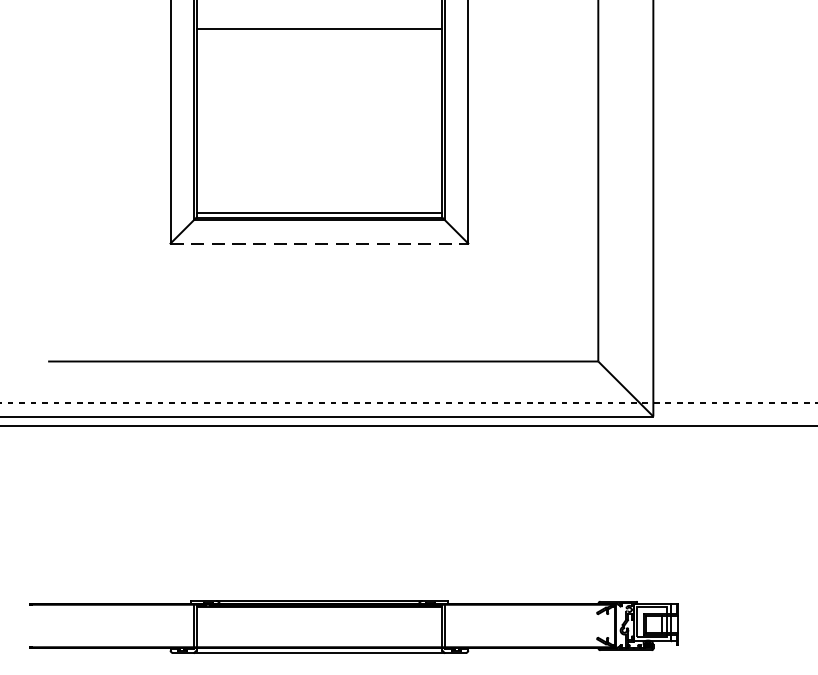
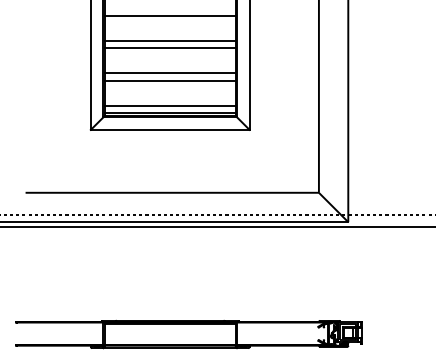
line: (318, 75) -> (169, 40), added
line: (318, 90) -> (169, 48), added
line: (318, 137) -> (169, 73), added
line: (318, 150) -> (169, 80), added
line: (318, 197) -> (169, 105), added
line: (319, 242) -> (170, 129), dashed -> solid

